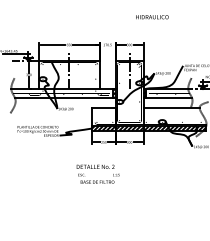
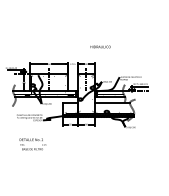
text: (97, 174) -> (32, 144), moved

